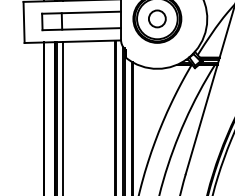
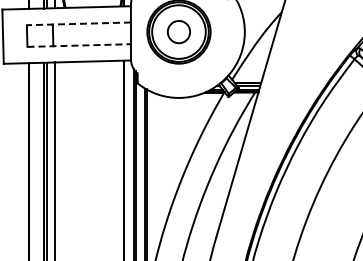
line: (81, 12) -> (78, 23), solid -> dashed
line: (81, 29) -> (79, 45), solid -> dashed

